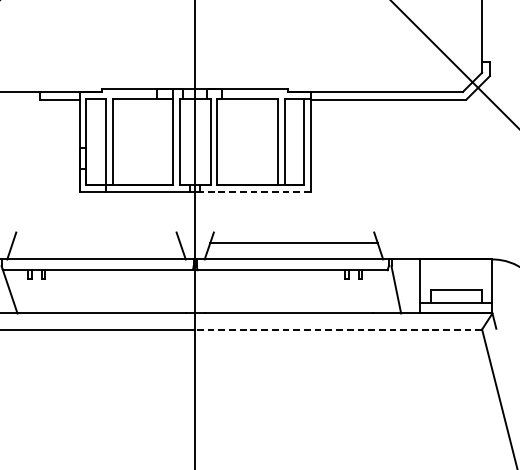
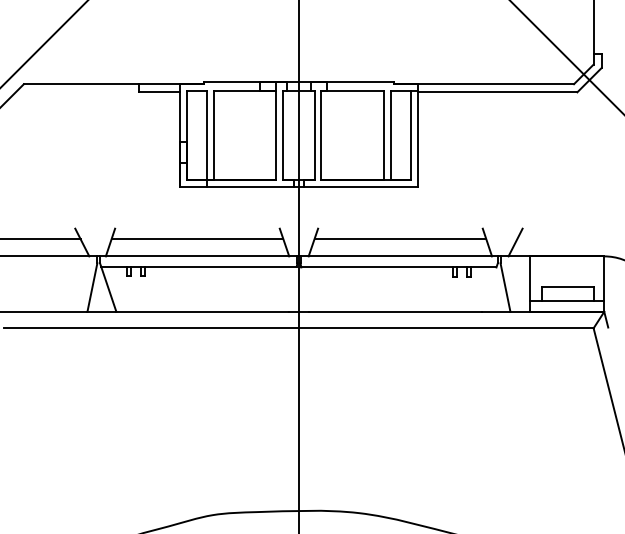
line: (255, 192) -> (360, 187), dashed -> solid
line: (96, 243) -> (197, 239), added
line: (406, 245) -> (515, 242), added
line: (337, 329) -> (445, 328), dashed -> solid

